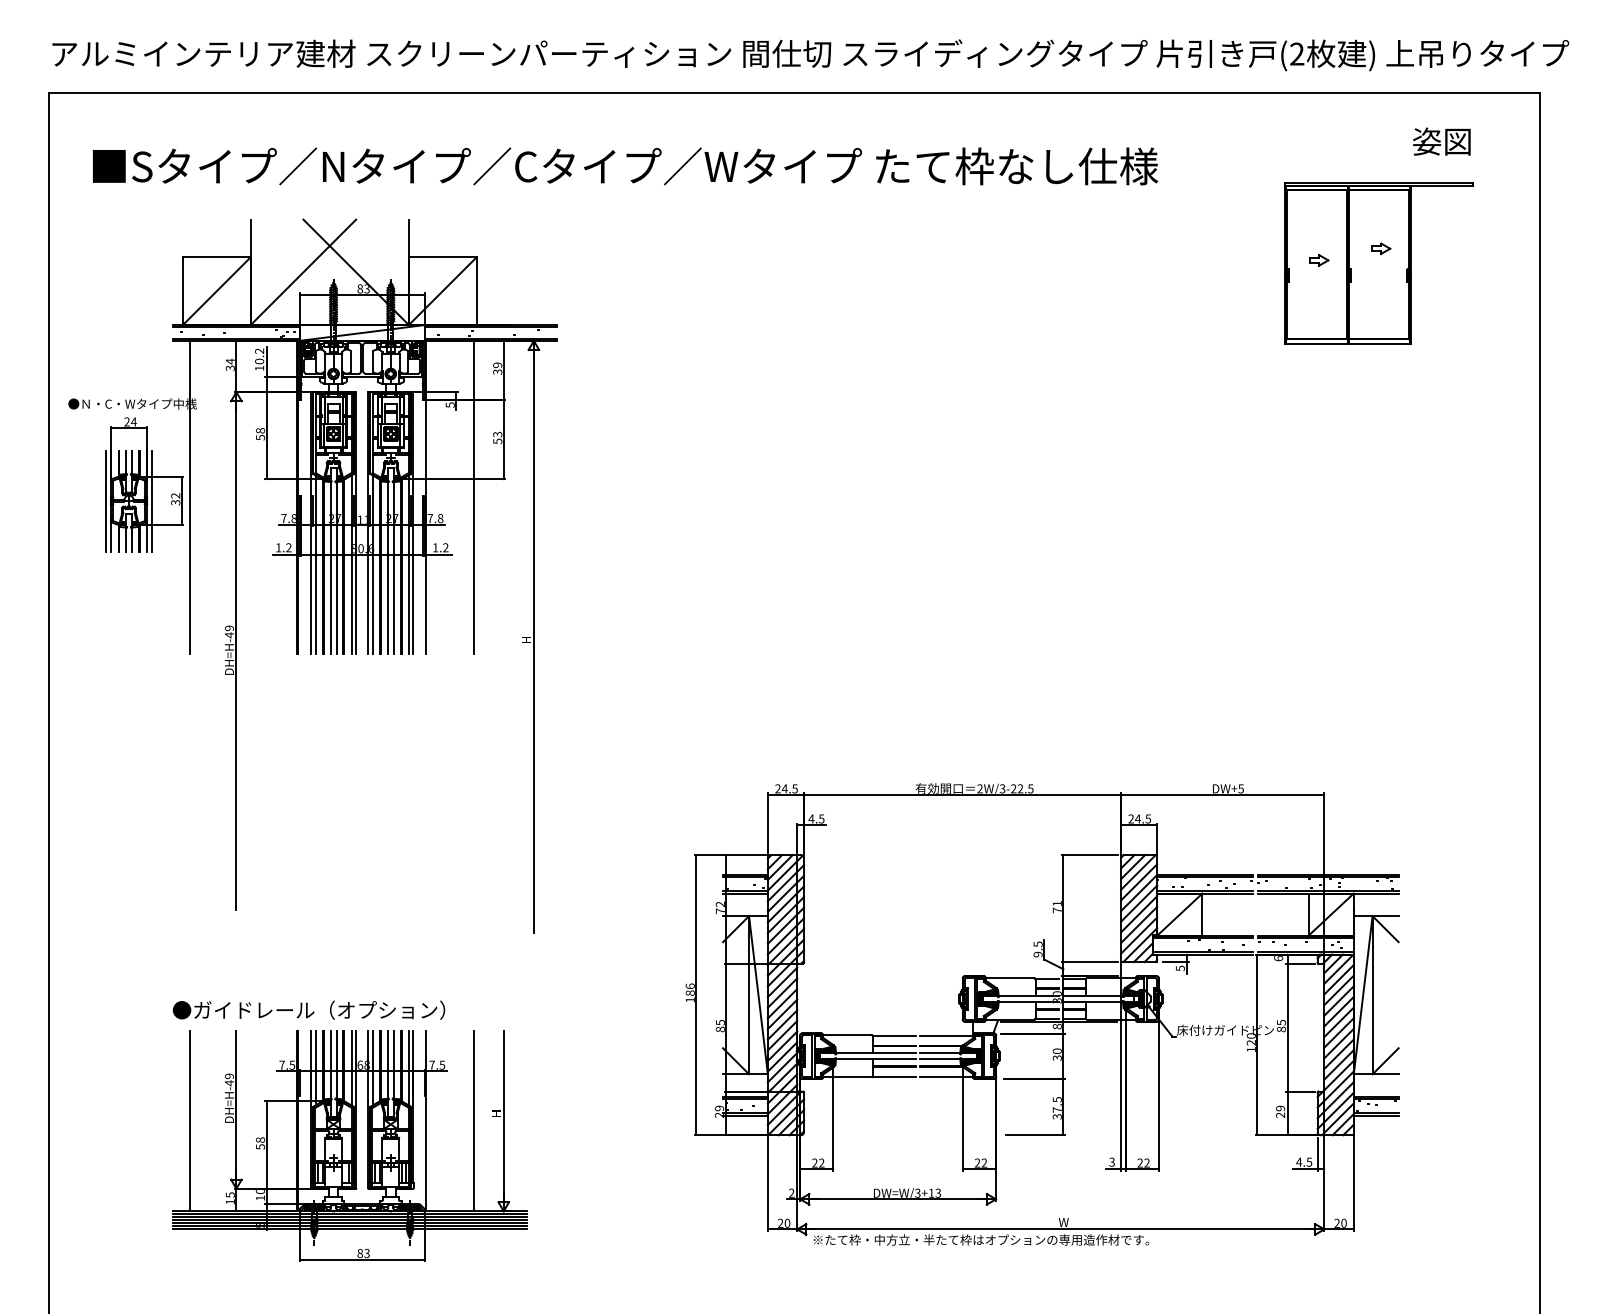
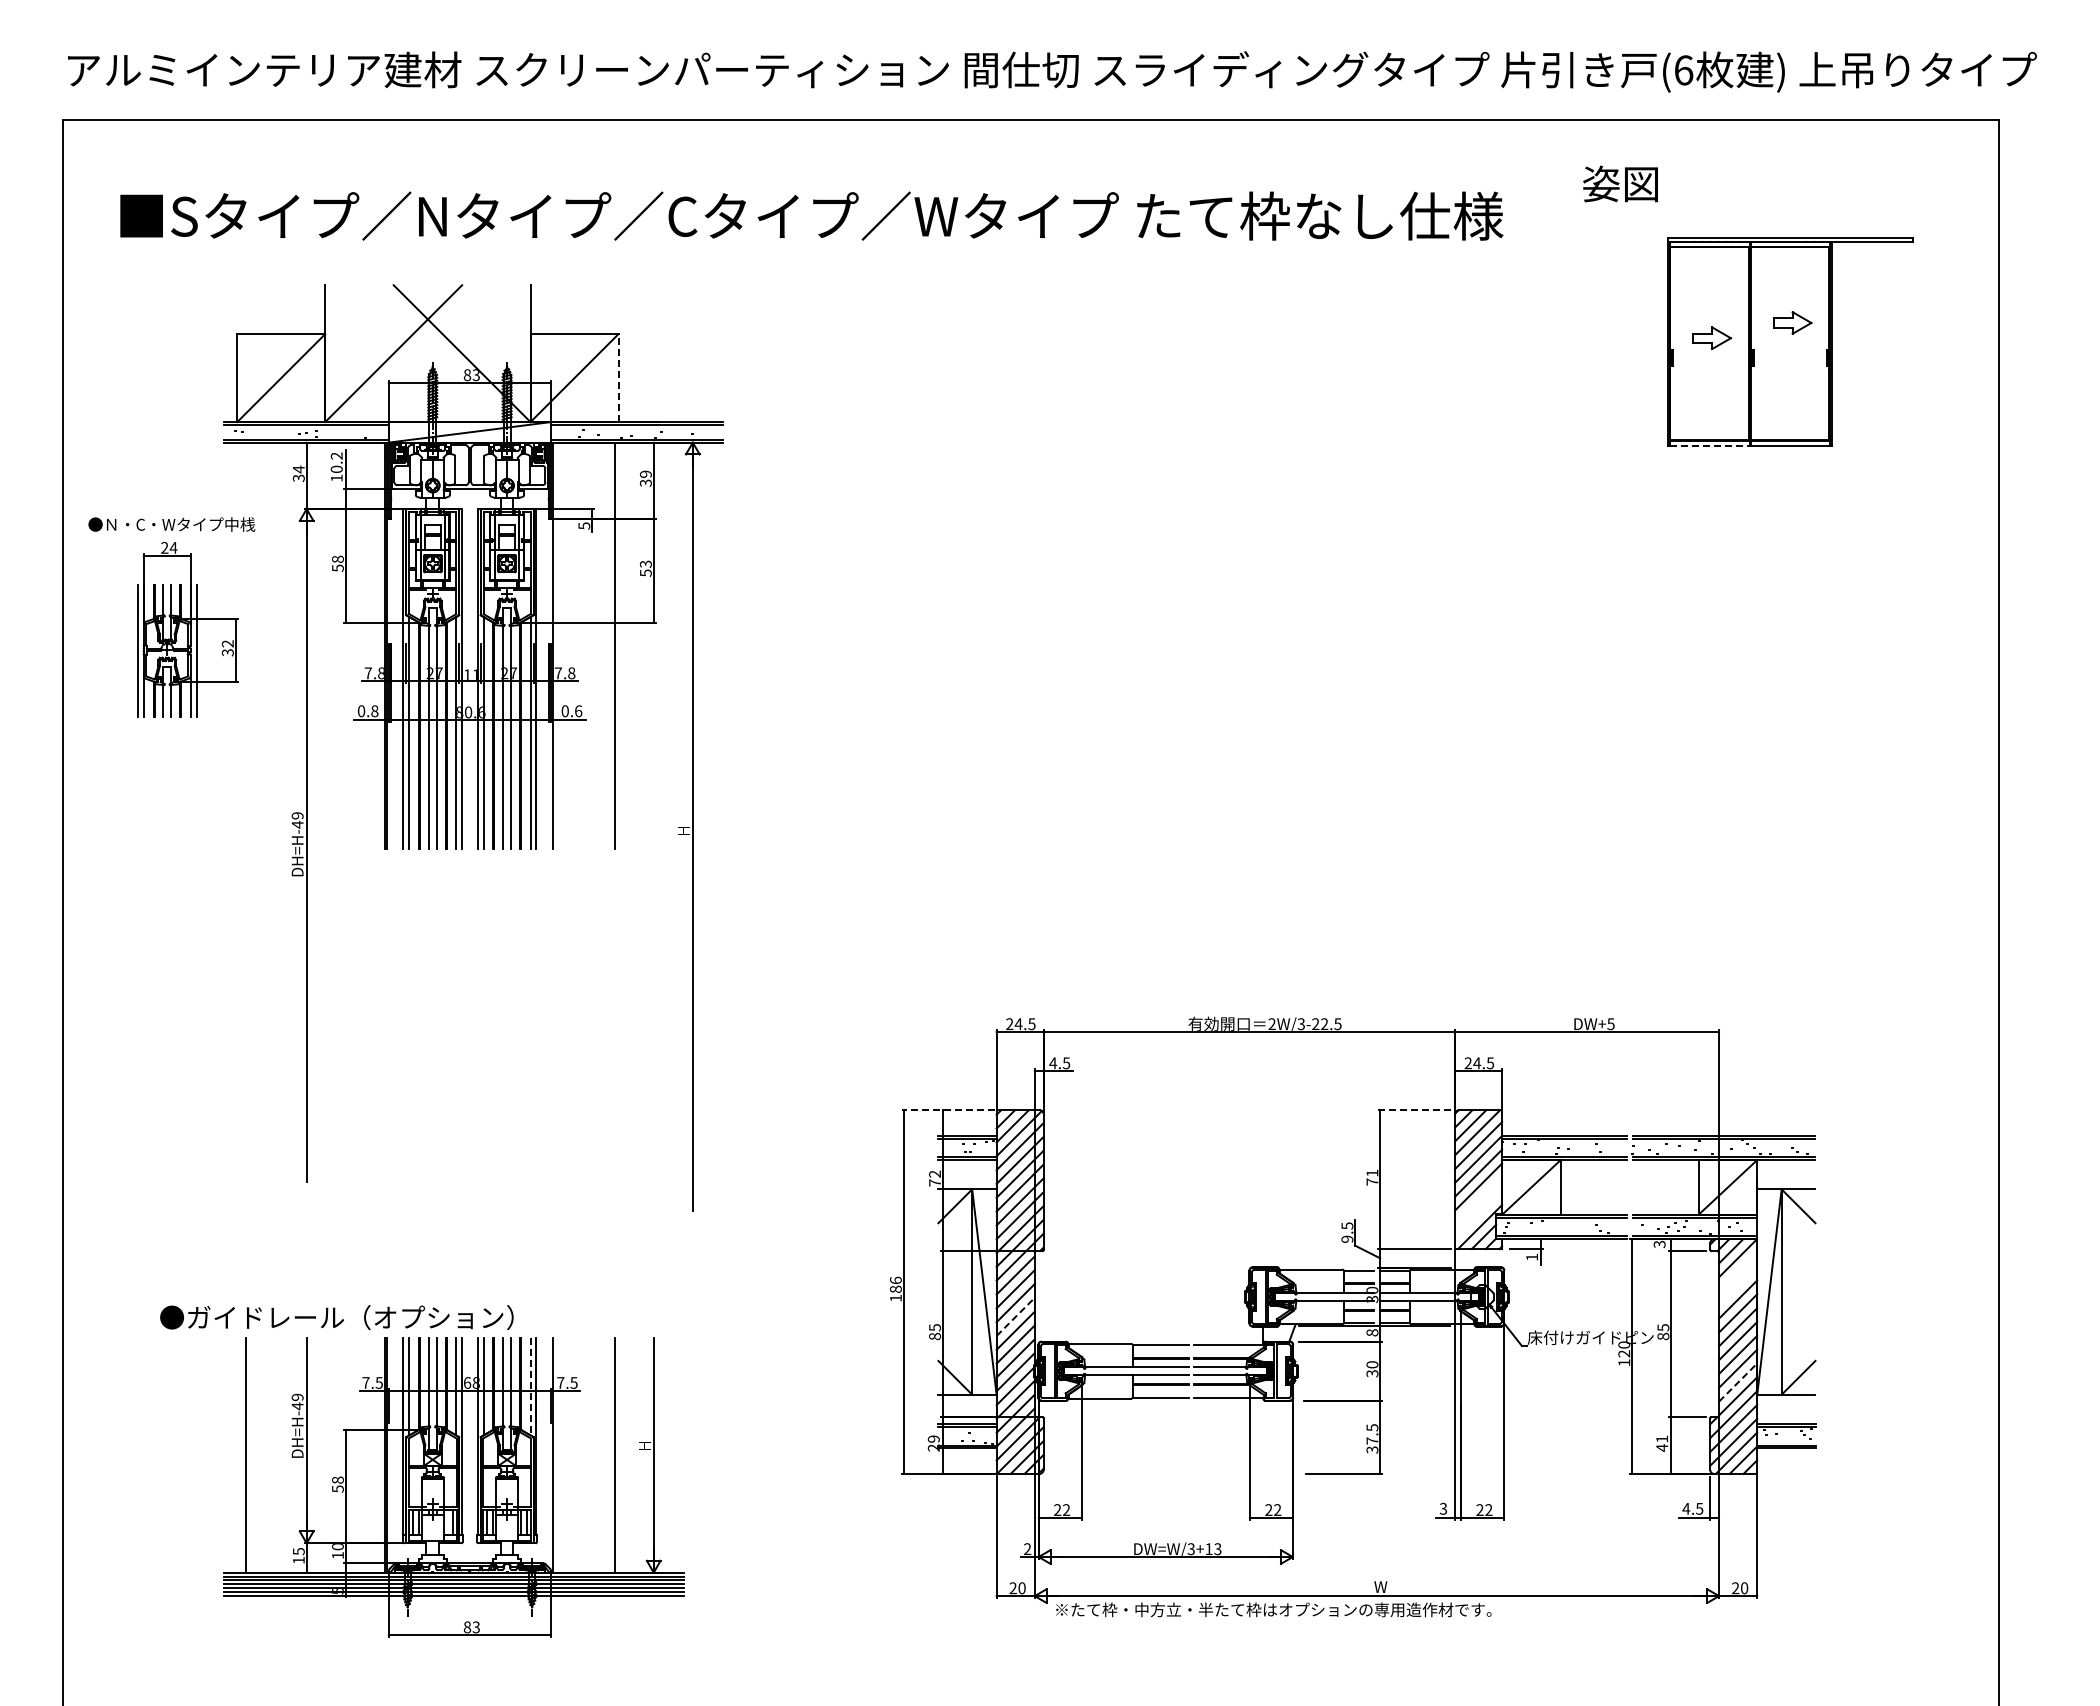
text: (1296, 54) -> (1683, 70), (2 -> (6
text: (1441, 141) -> (1620, 183), moved
part: (1380, 248) -> (1792, 322), size x1.6
part: (1319, 259) -> (1712, 337), size x1.6
line: (476, 291) -> (618, 378), solid -> dashed
line: (1317, 343) -> (1709, 446), solid -> dashed
line: (190, 497) -> (246, 645), removed
text: (284, 548) -> (368, 711), 1.2 -> 0.8
text: (440, 548) -> (571, 711), 1.2 -> 0.6
line: (730, 855) -> (947, 1110), solid -> dashed
line: (1089, 855) -> (1414, 1110), solid -> dashed
line: (1139, 924) -> (1478, 1200), removed
line: (1139, 935) -> (1478, 1214), removed
text: (1278, 958) -> (1659, 1244), 6 -> 3
text: (1180, 968) -> (1532, 1257), 5 -> 1
line: (1339, 979) -> (1738, 1271), removed
line: (1339, 990) -> (1738, 1285), removed
text: (308, 1010) -> (336, 1317), moved
line: (782, 1014) -> (1015, 1316), solid -> dashed
line: (1339, 1064) -> (1738, 1382), solid -> dashed
line: (408, 1067) -> (530, 1386), solid -> dashed
text: (1280, 1111) -> (1662, 1443), 29 -> 41

